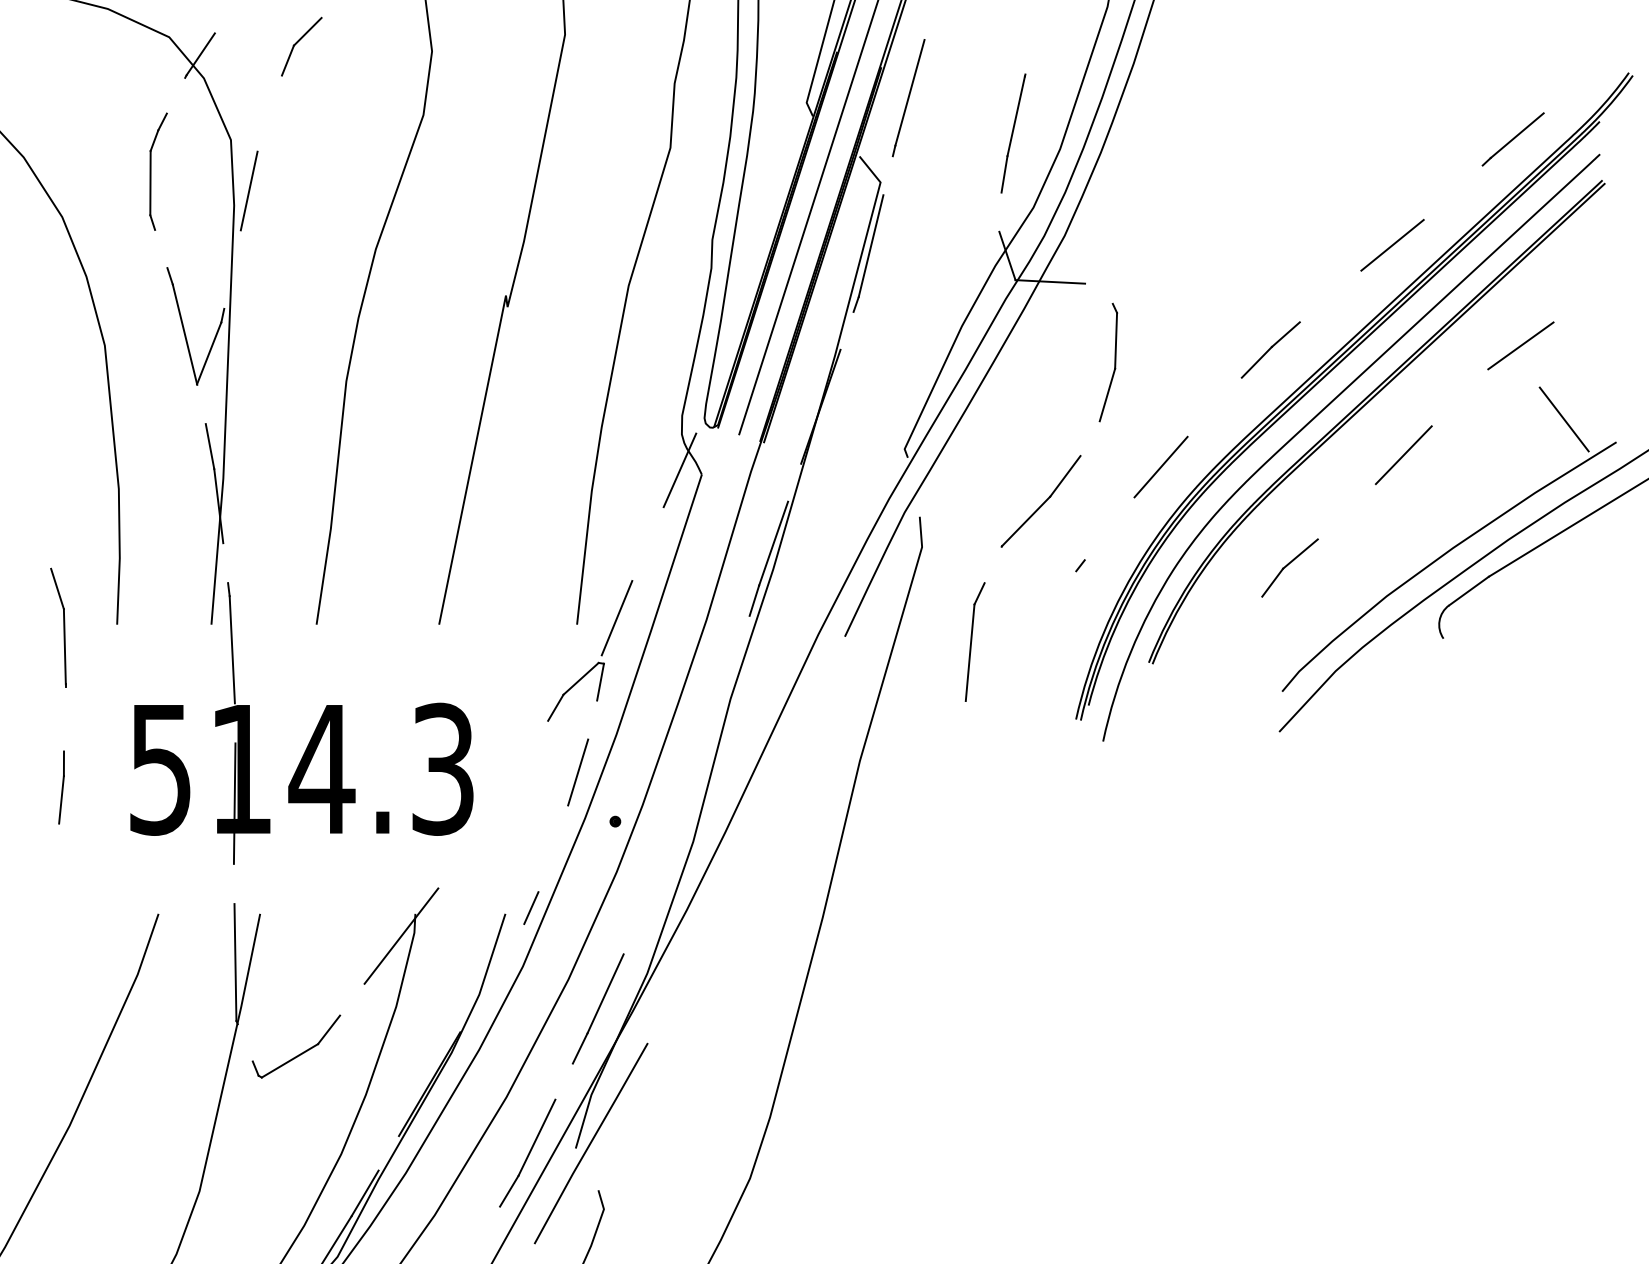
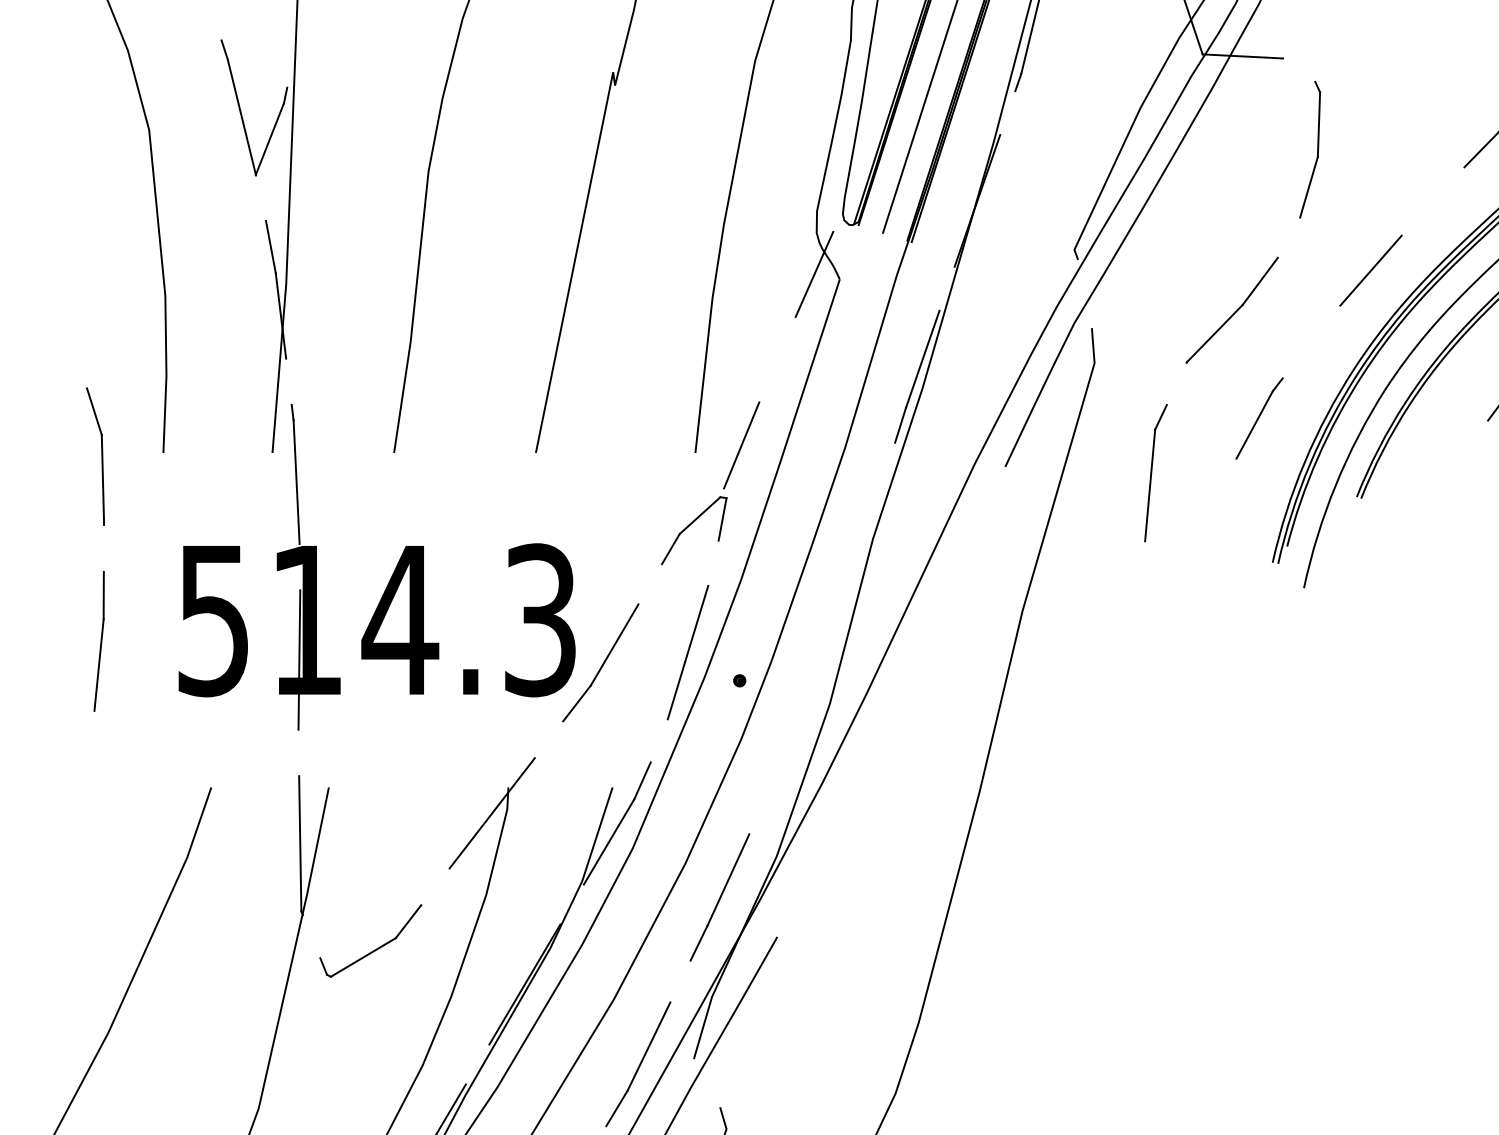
line: (1060, 600) -> (1254, 424), added
part: (61, 787) -> (99, 641), size x1.67
part: (494, 805) -> (599, 662), added
line: (560, 829) -> (676, 689), added
line: (502, 960) -> (609, 841), added

